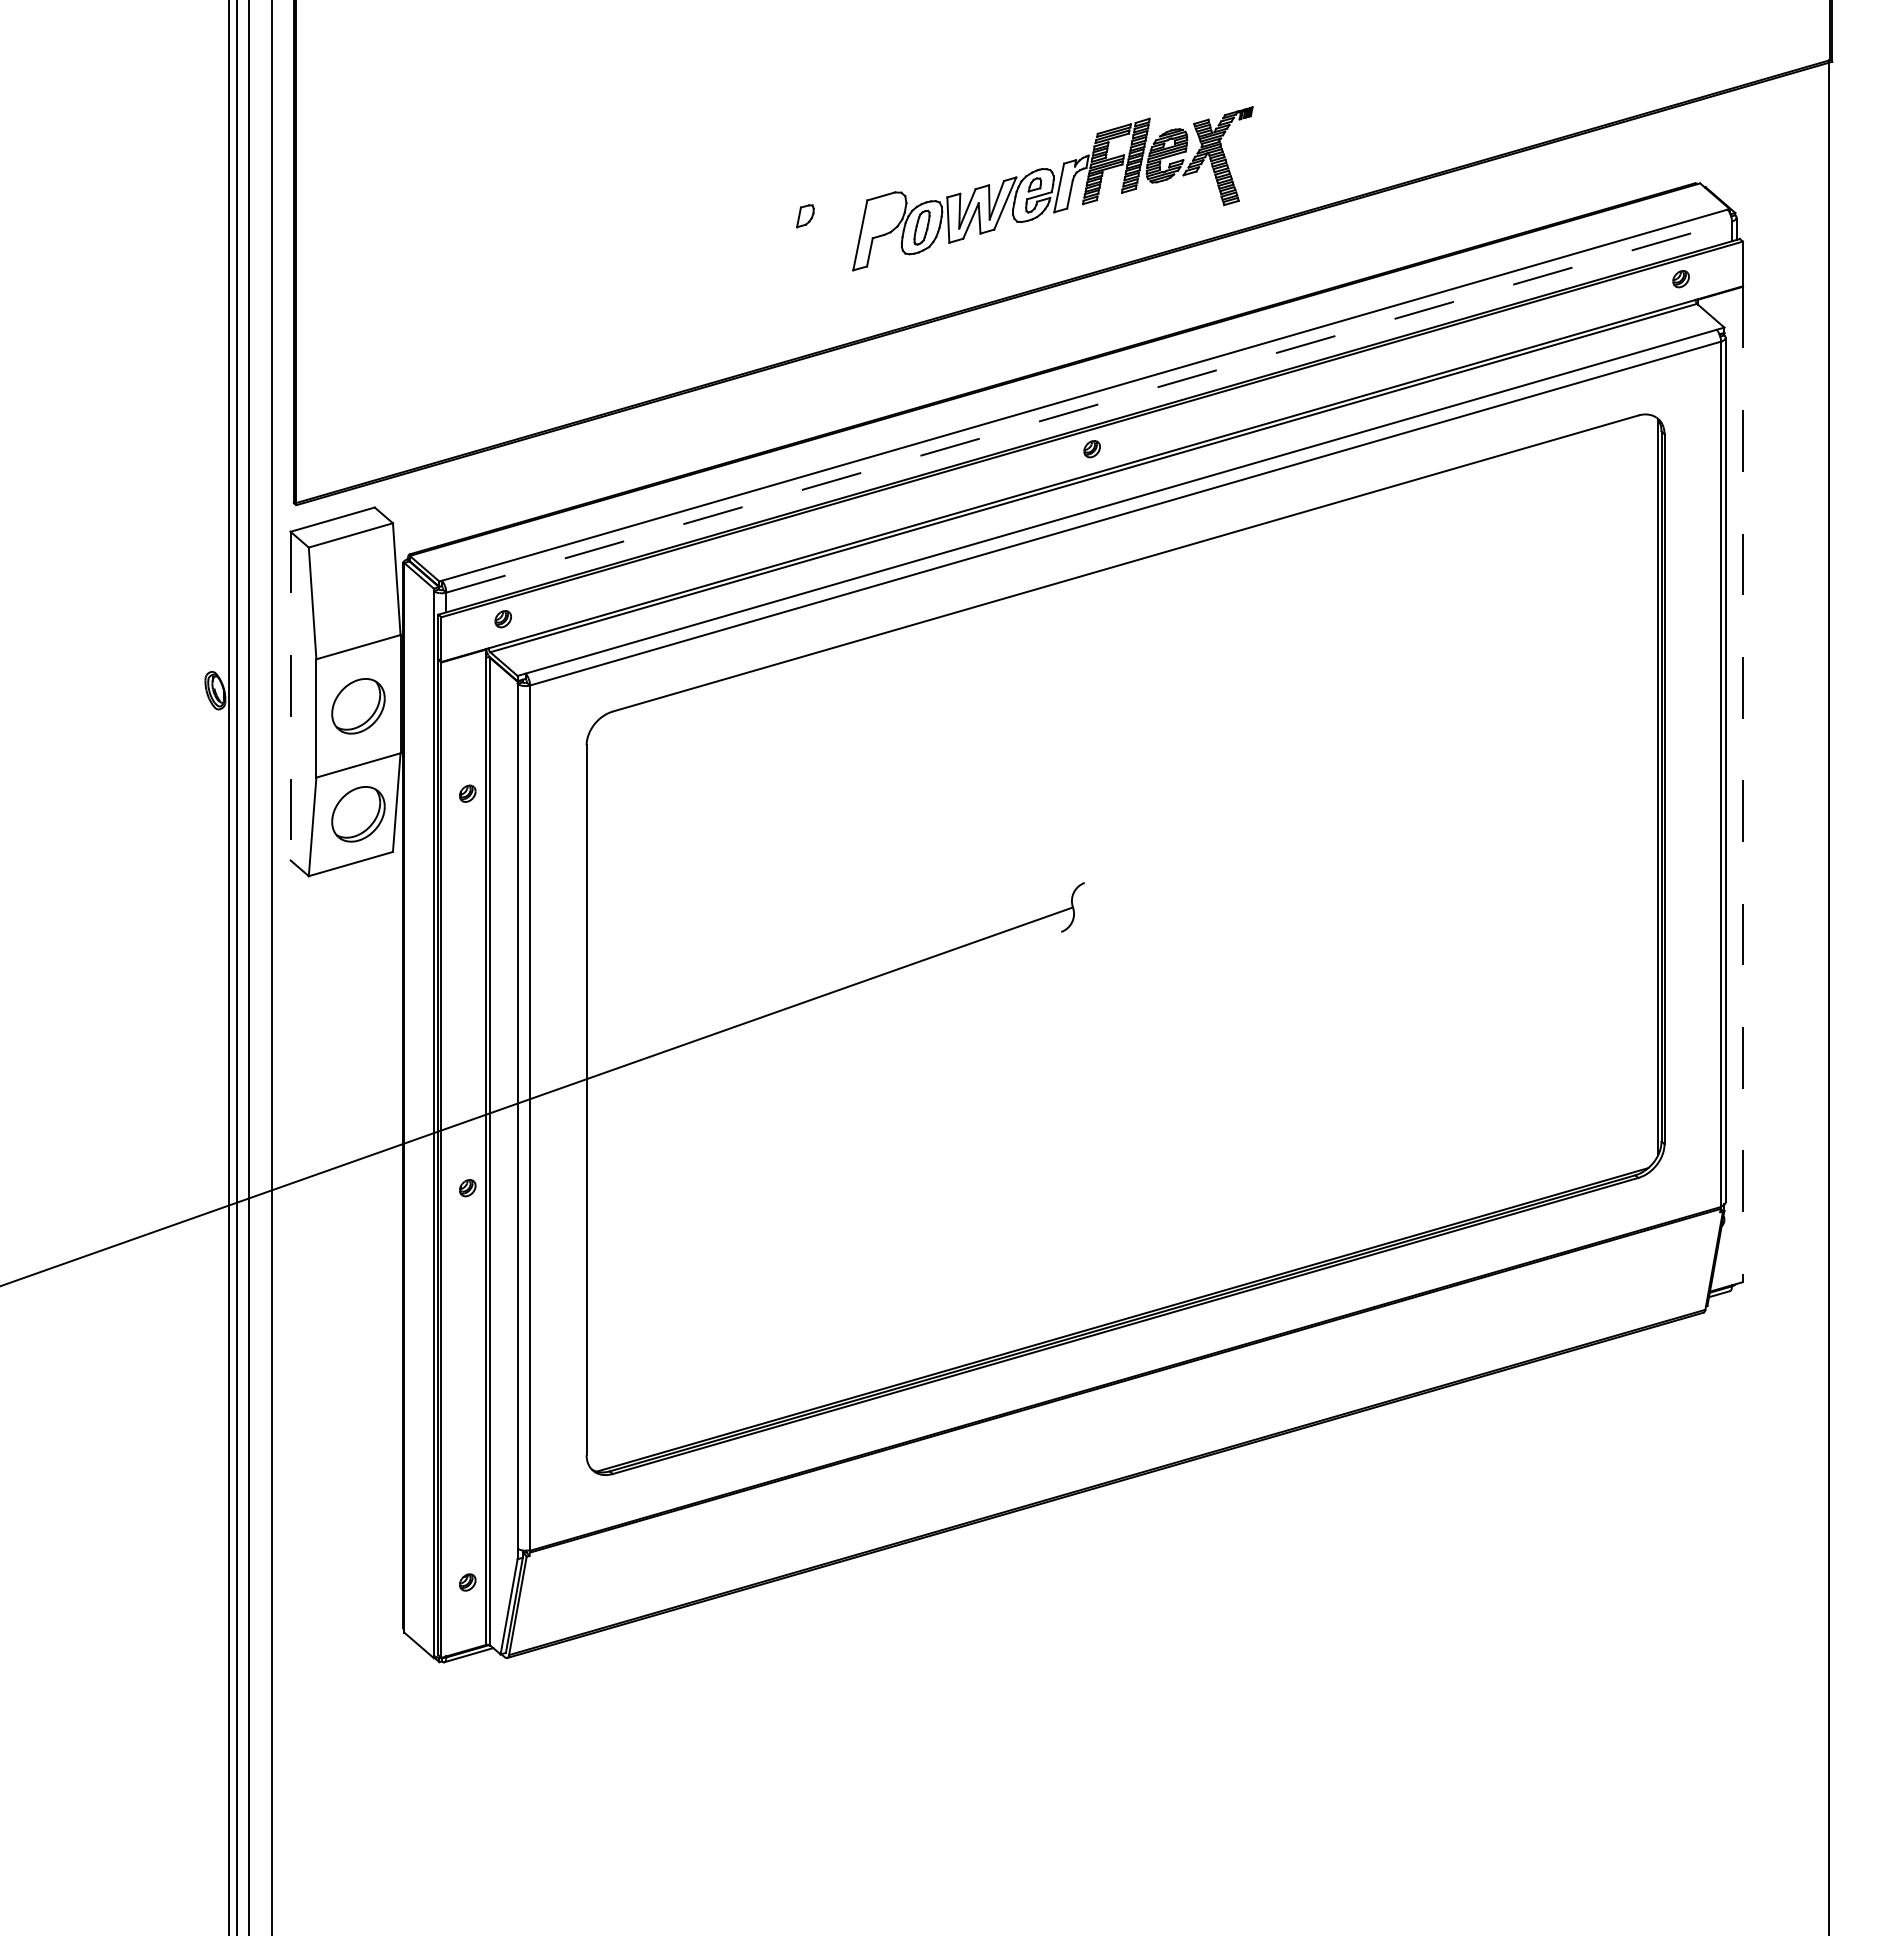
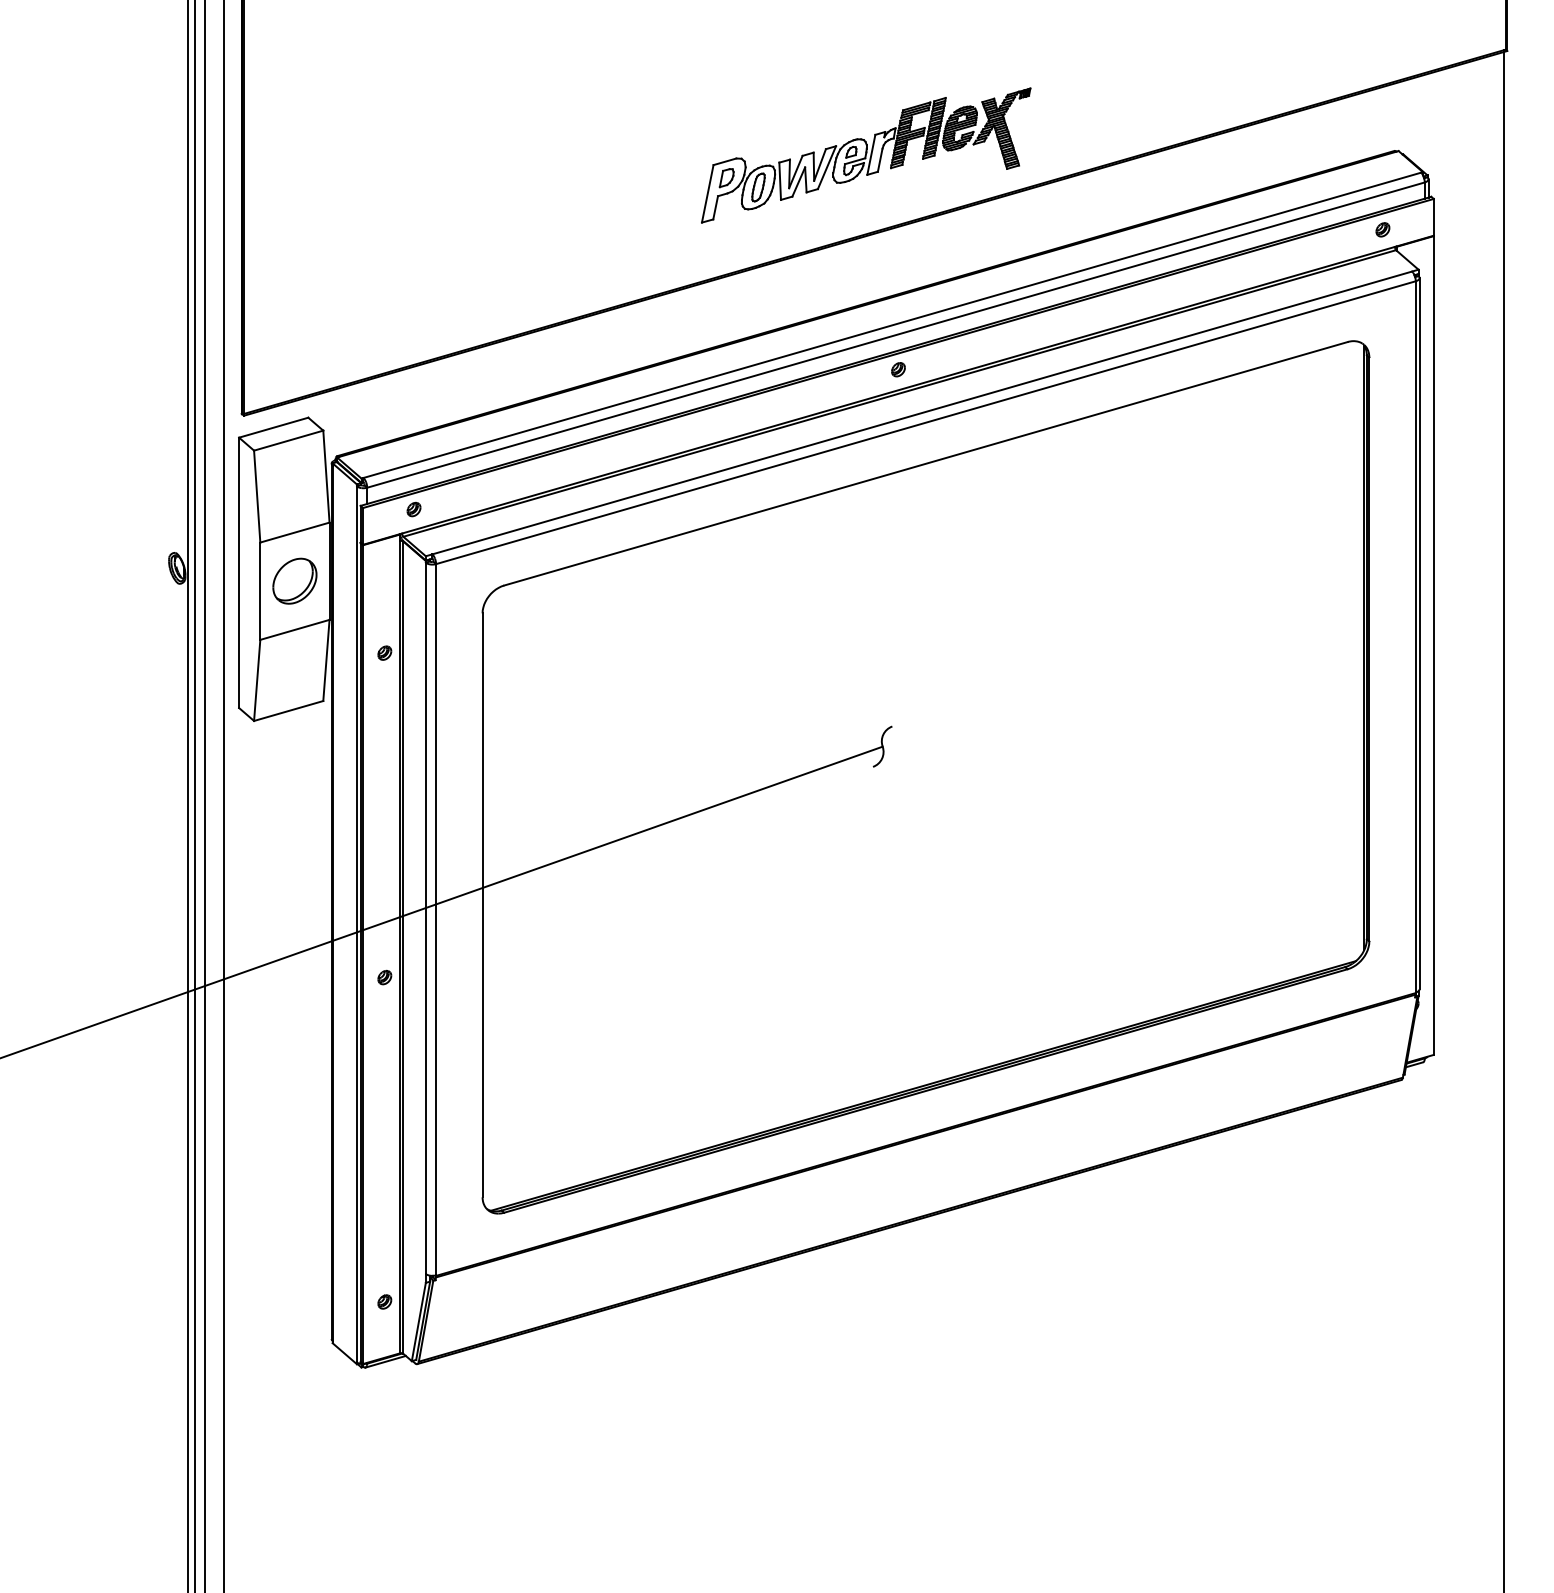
part: (805, 216) -> (726, 178), moved
line: (1089, 406) -> (896, 334), dashed -> solid
line: (290, 696) -> (239, 573), dashed -> solid
line: (1742, 784) -> (1433, 645), dashed -> solid
part: (358, 814) -> (294, 670), removed

